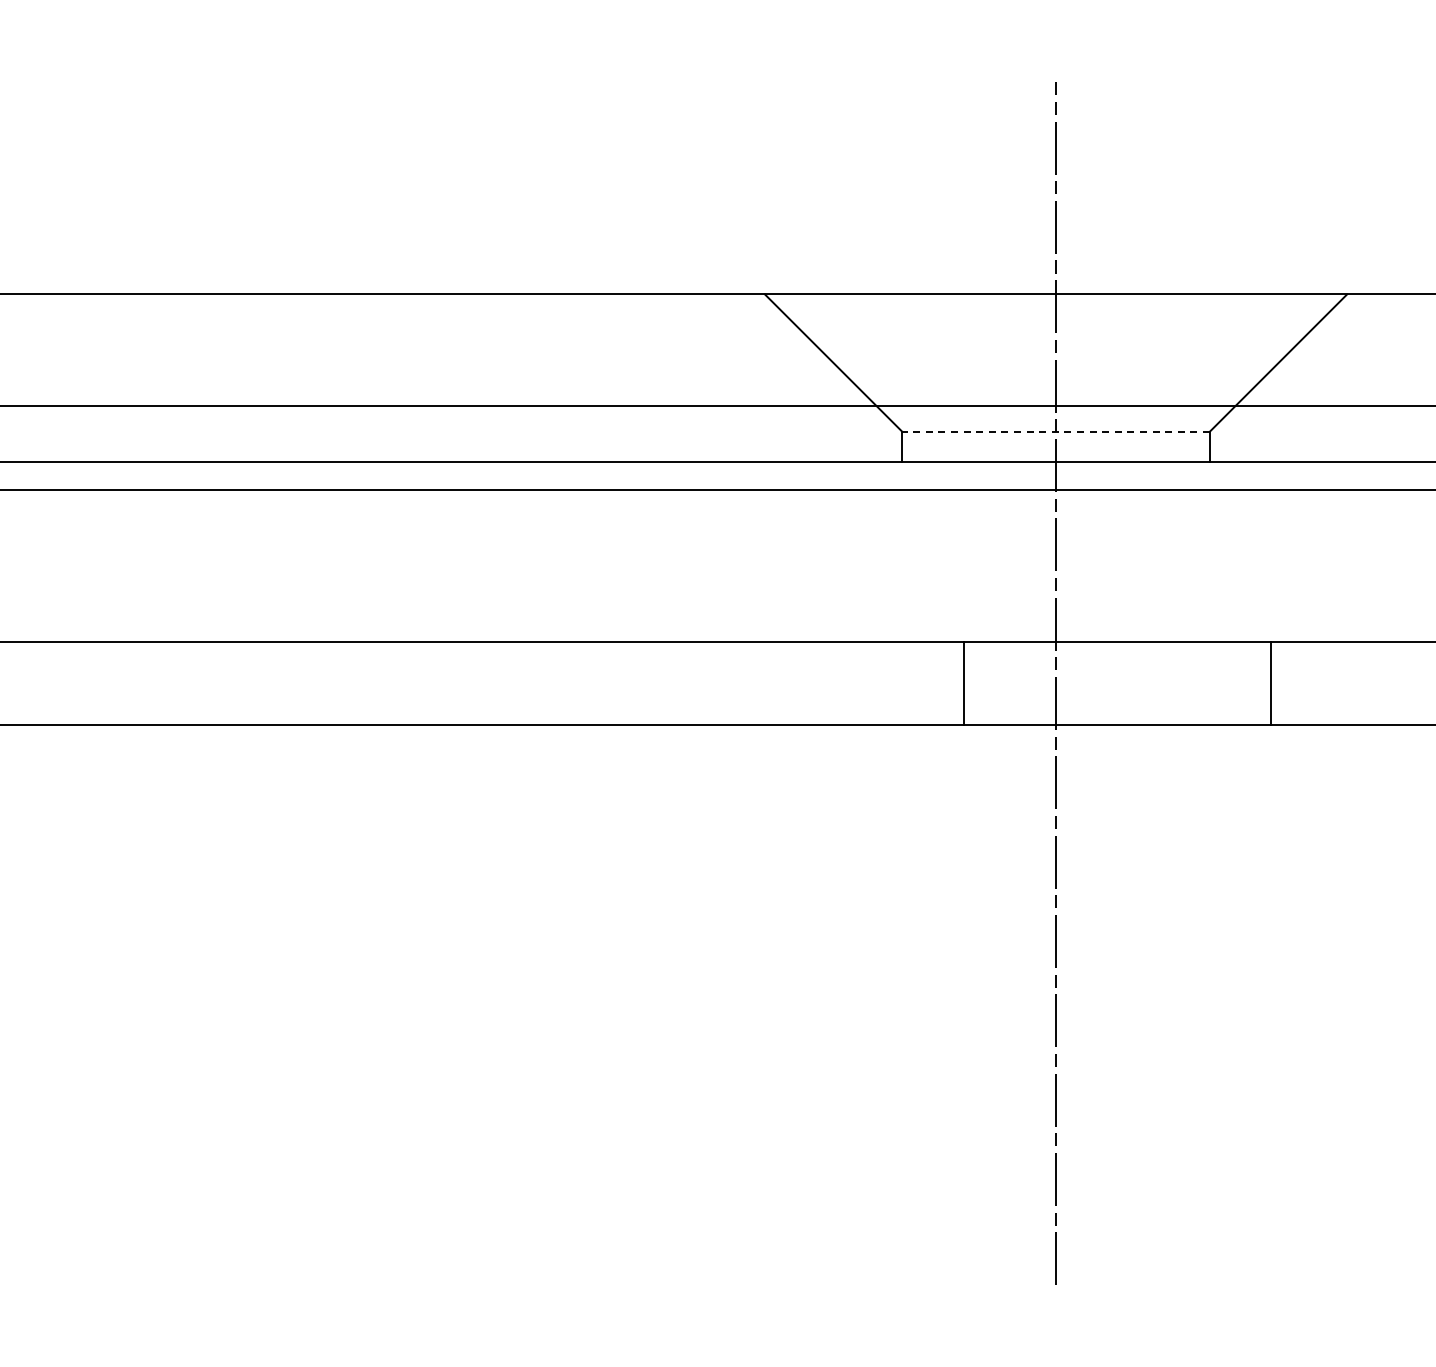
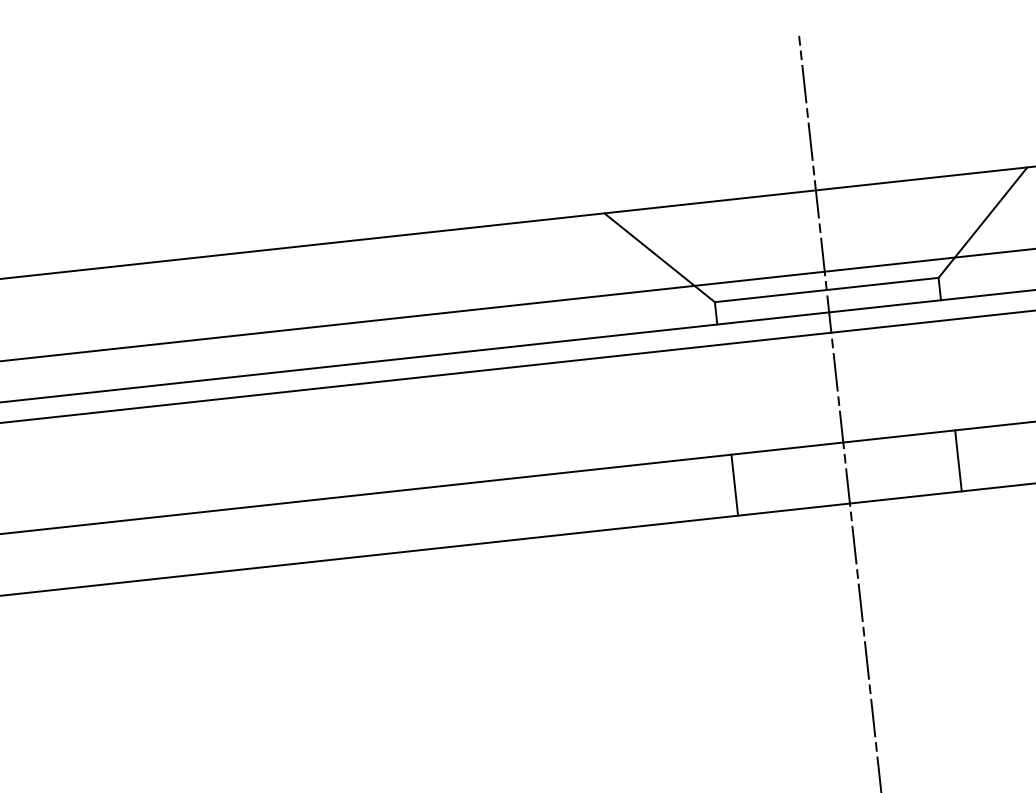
line: (1056, 431) -> (827, 289), dashed -> solid
line: (964, 683) -> (735, 485), moved
line: (1271, 683) -> (958, 460), moved

